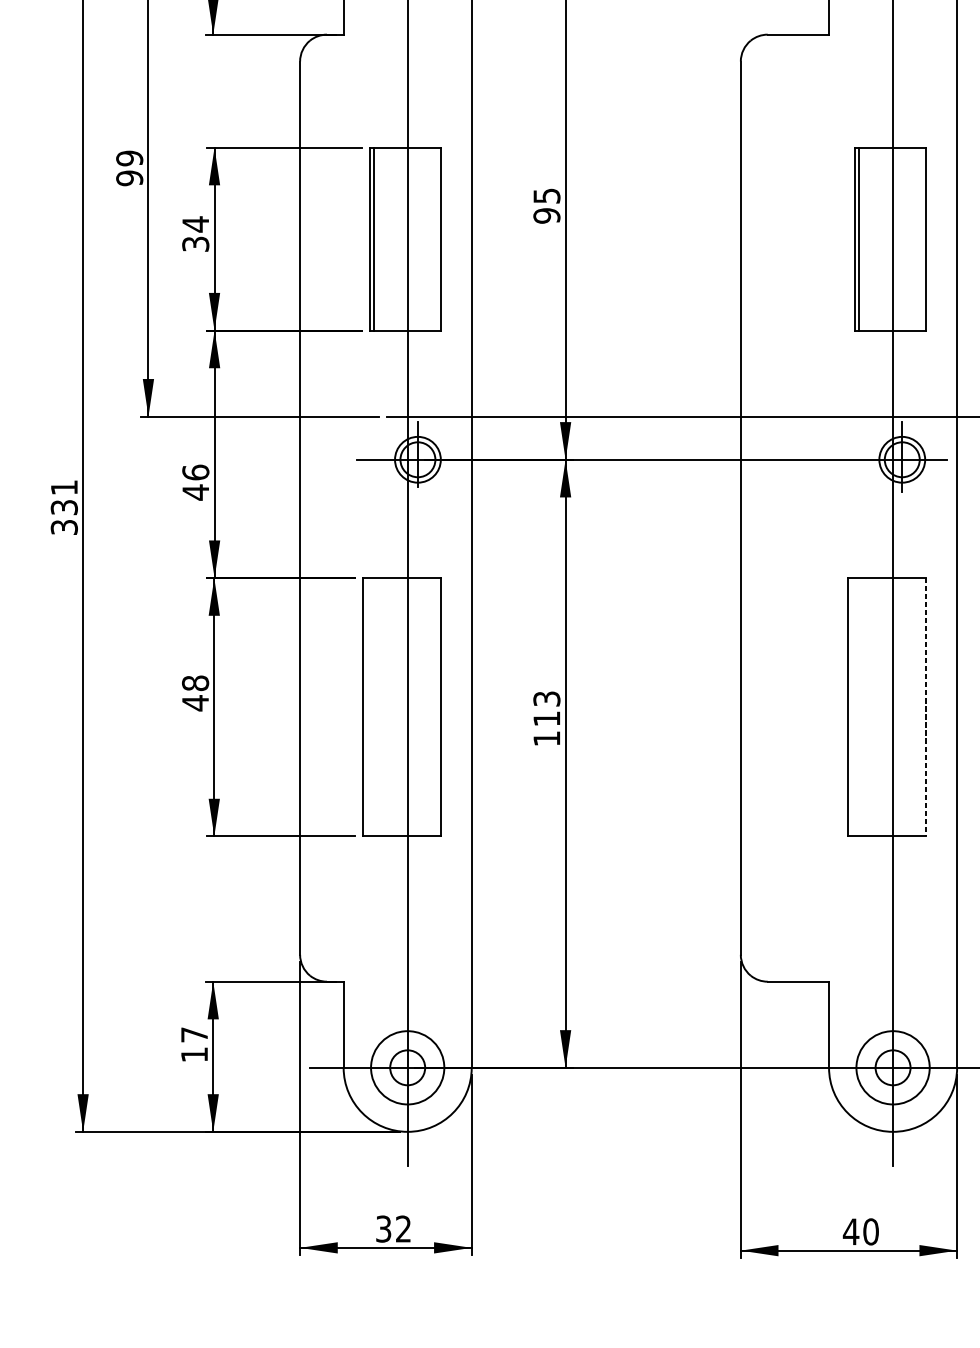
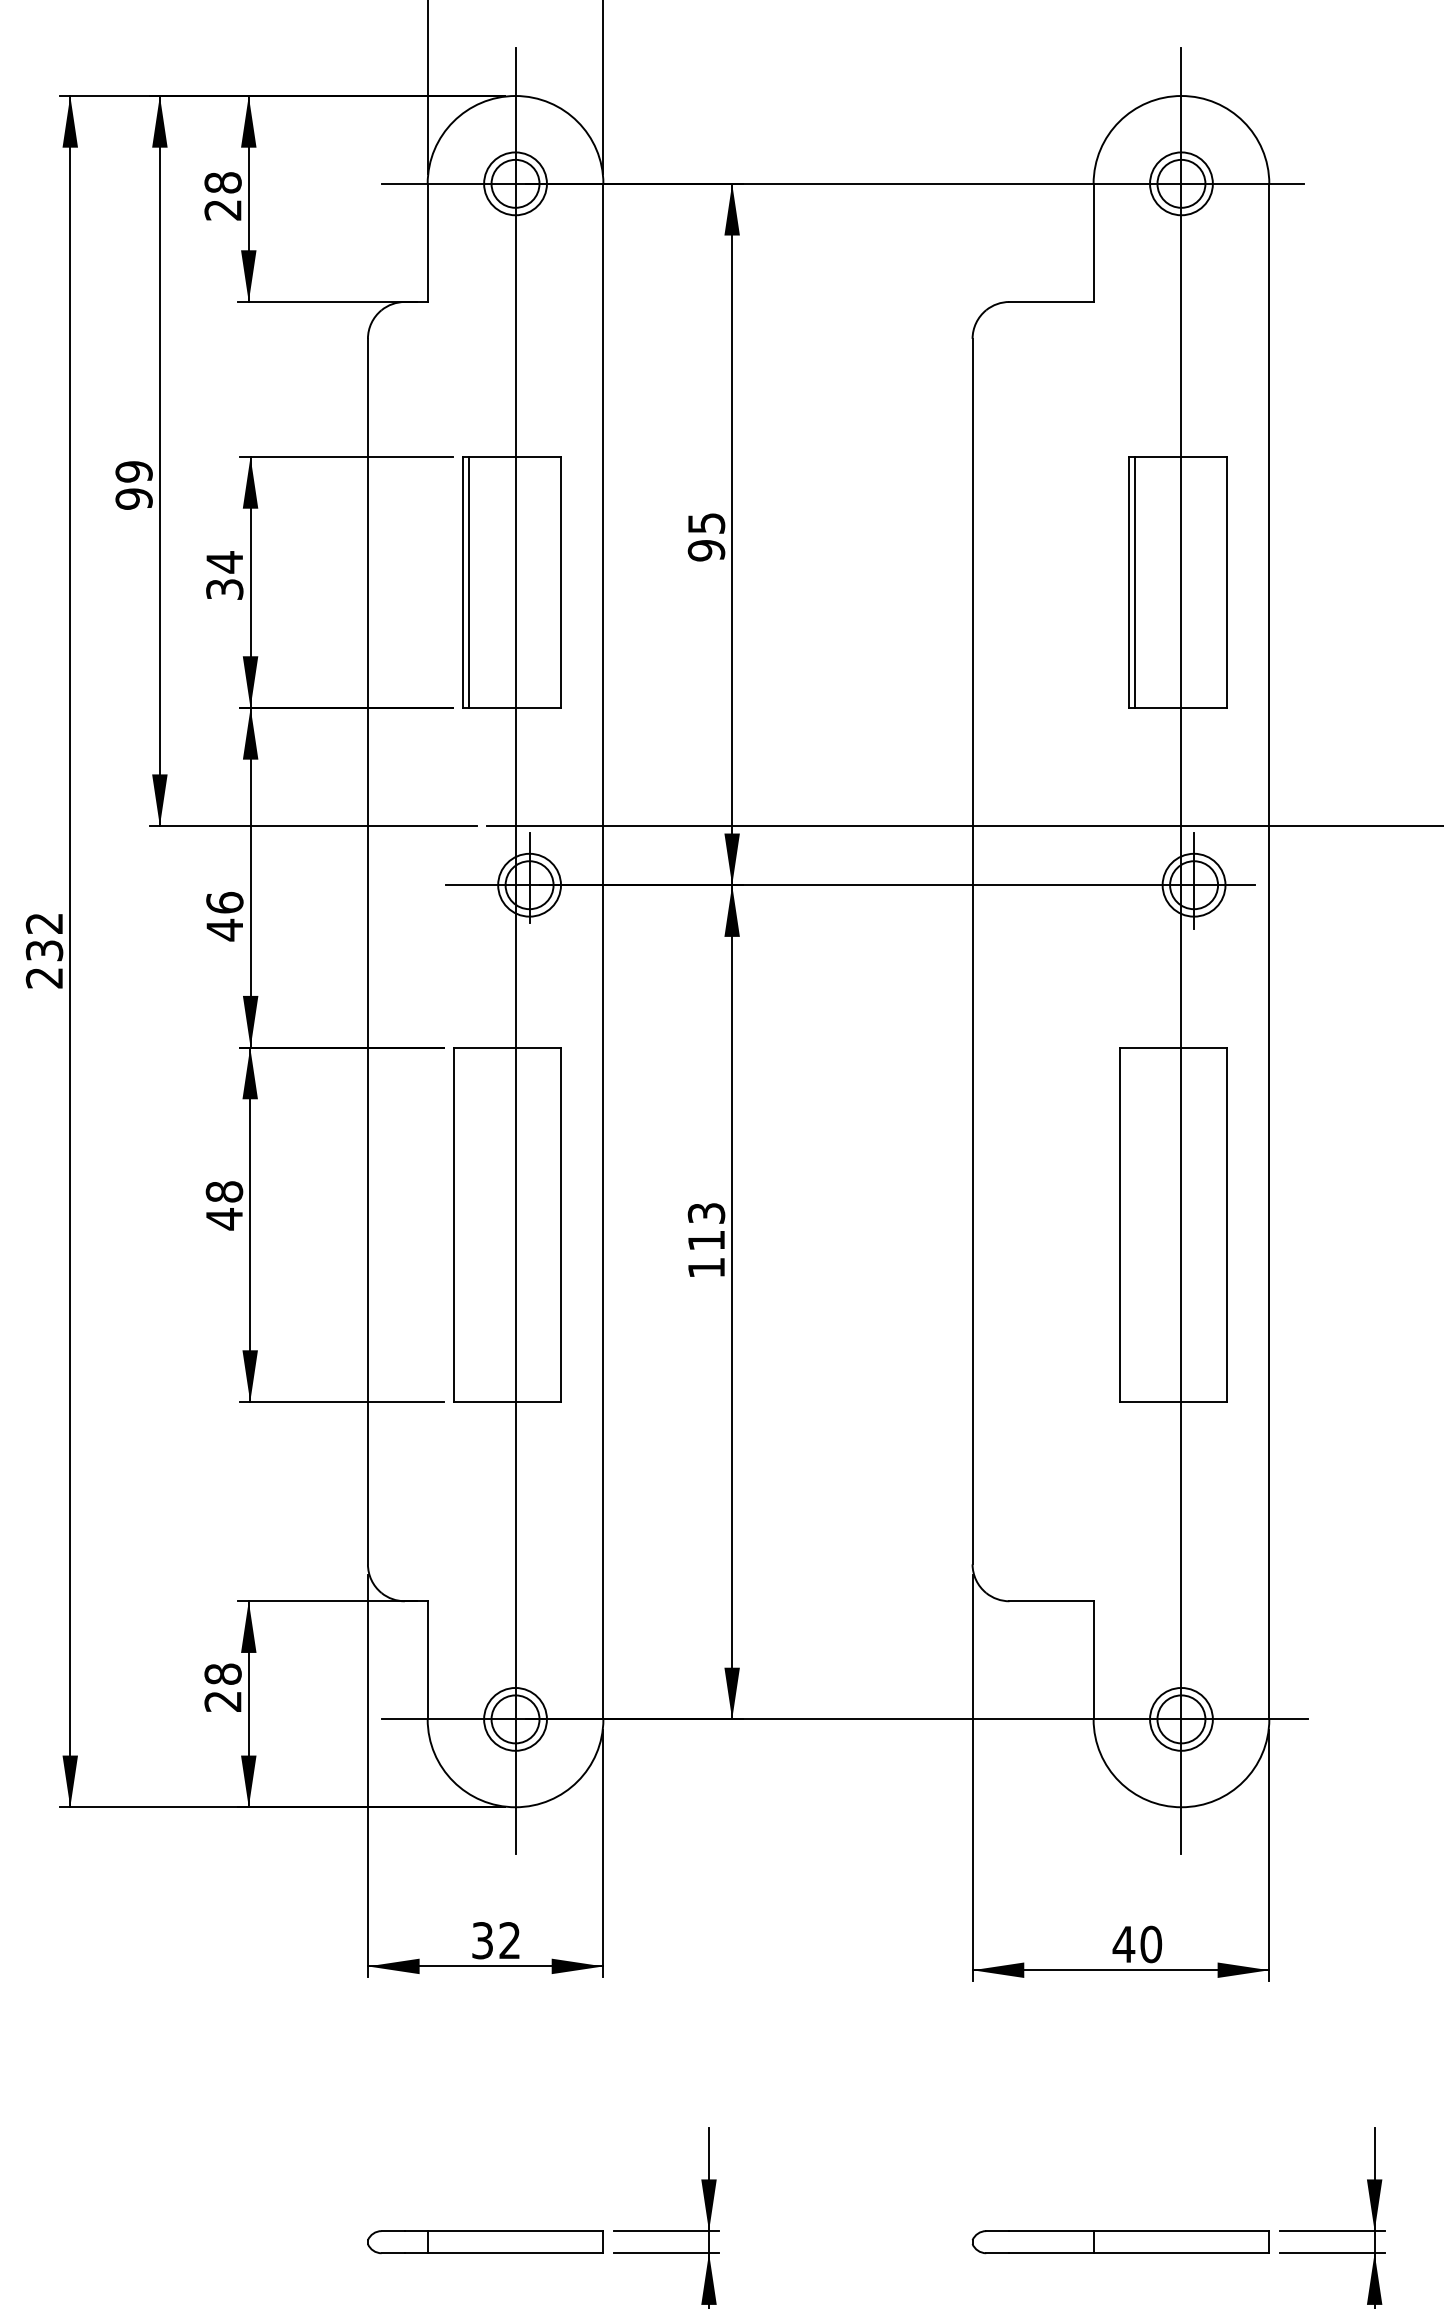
text: (64, 507) -> (44, 950), 331 -> 232
line: (925, 707) -> (1226, 1225), dashed -> solid
text: (194, 1044) -> (222, 1687), 17 -> 28
circle: (407, 1067) -> (515, 1718), size x0.62
circle: (893, 1067) -> (1181, 1718), size x0.62

